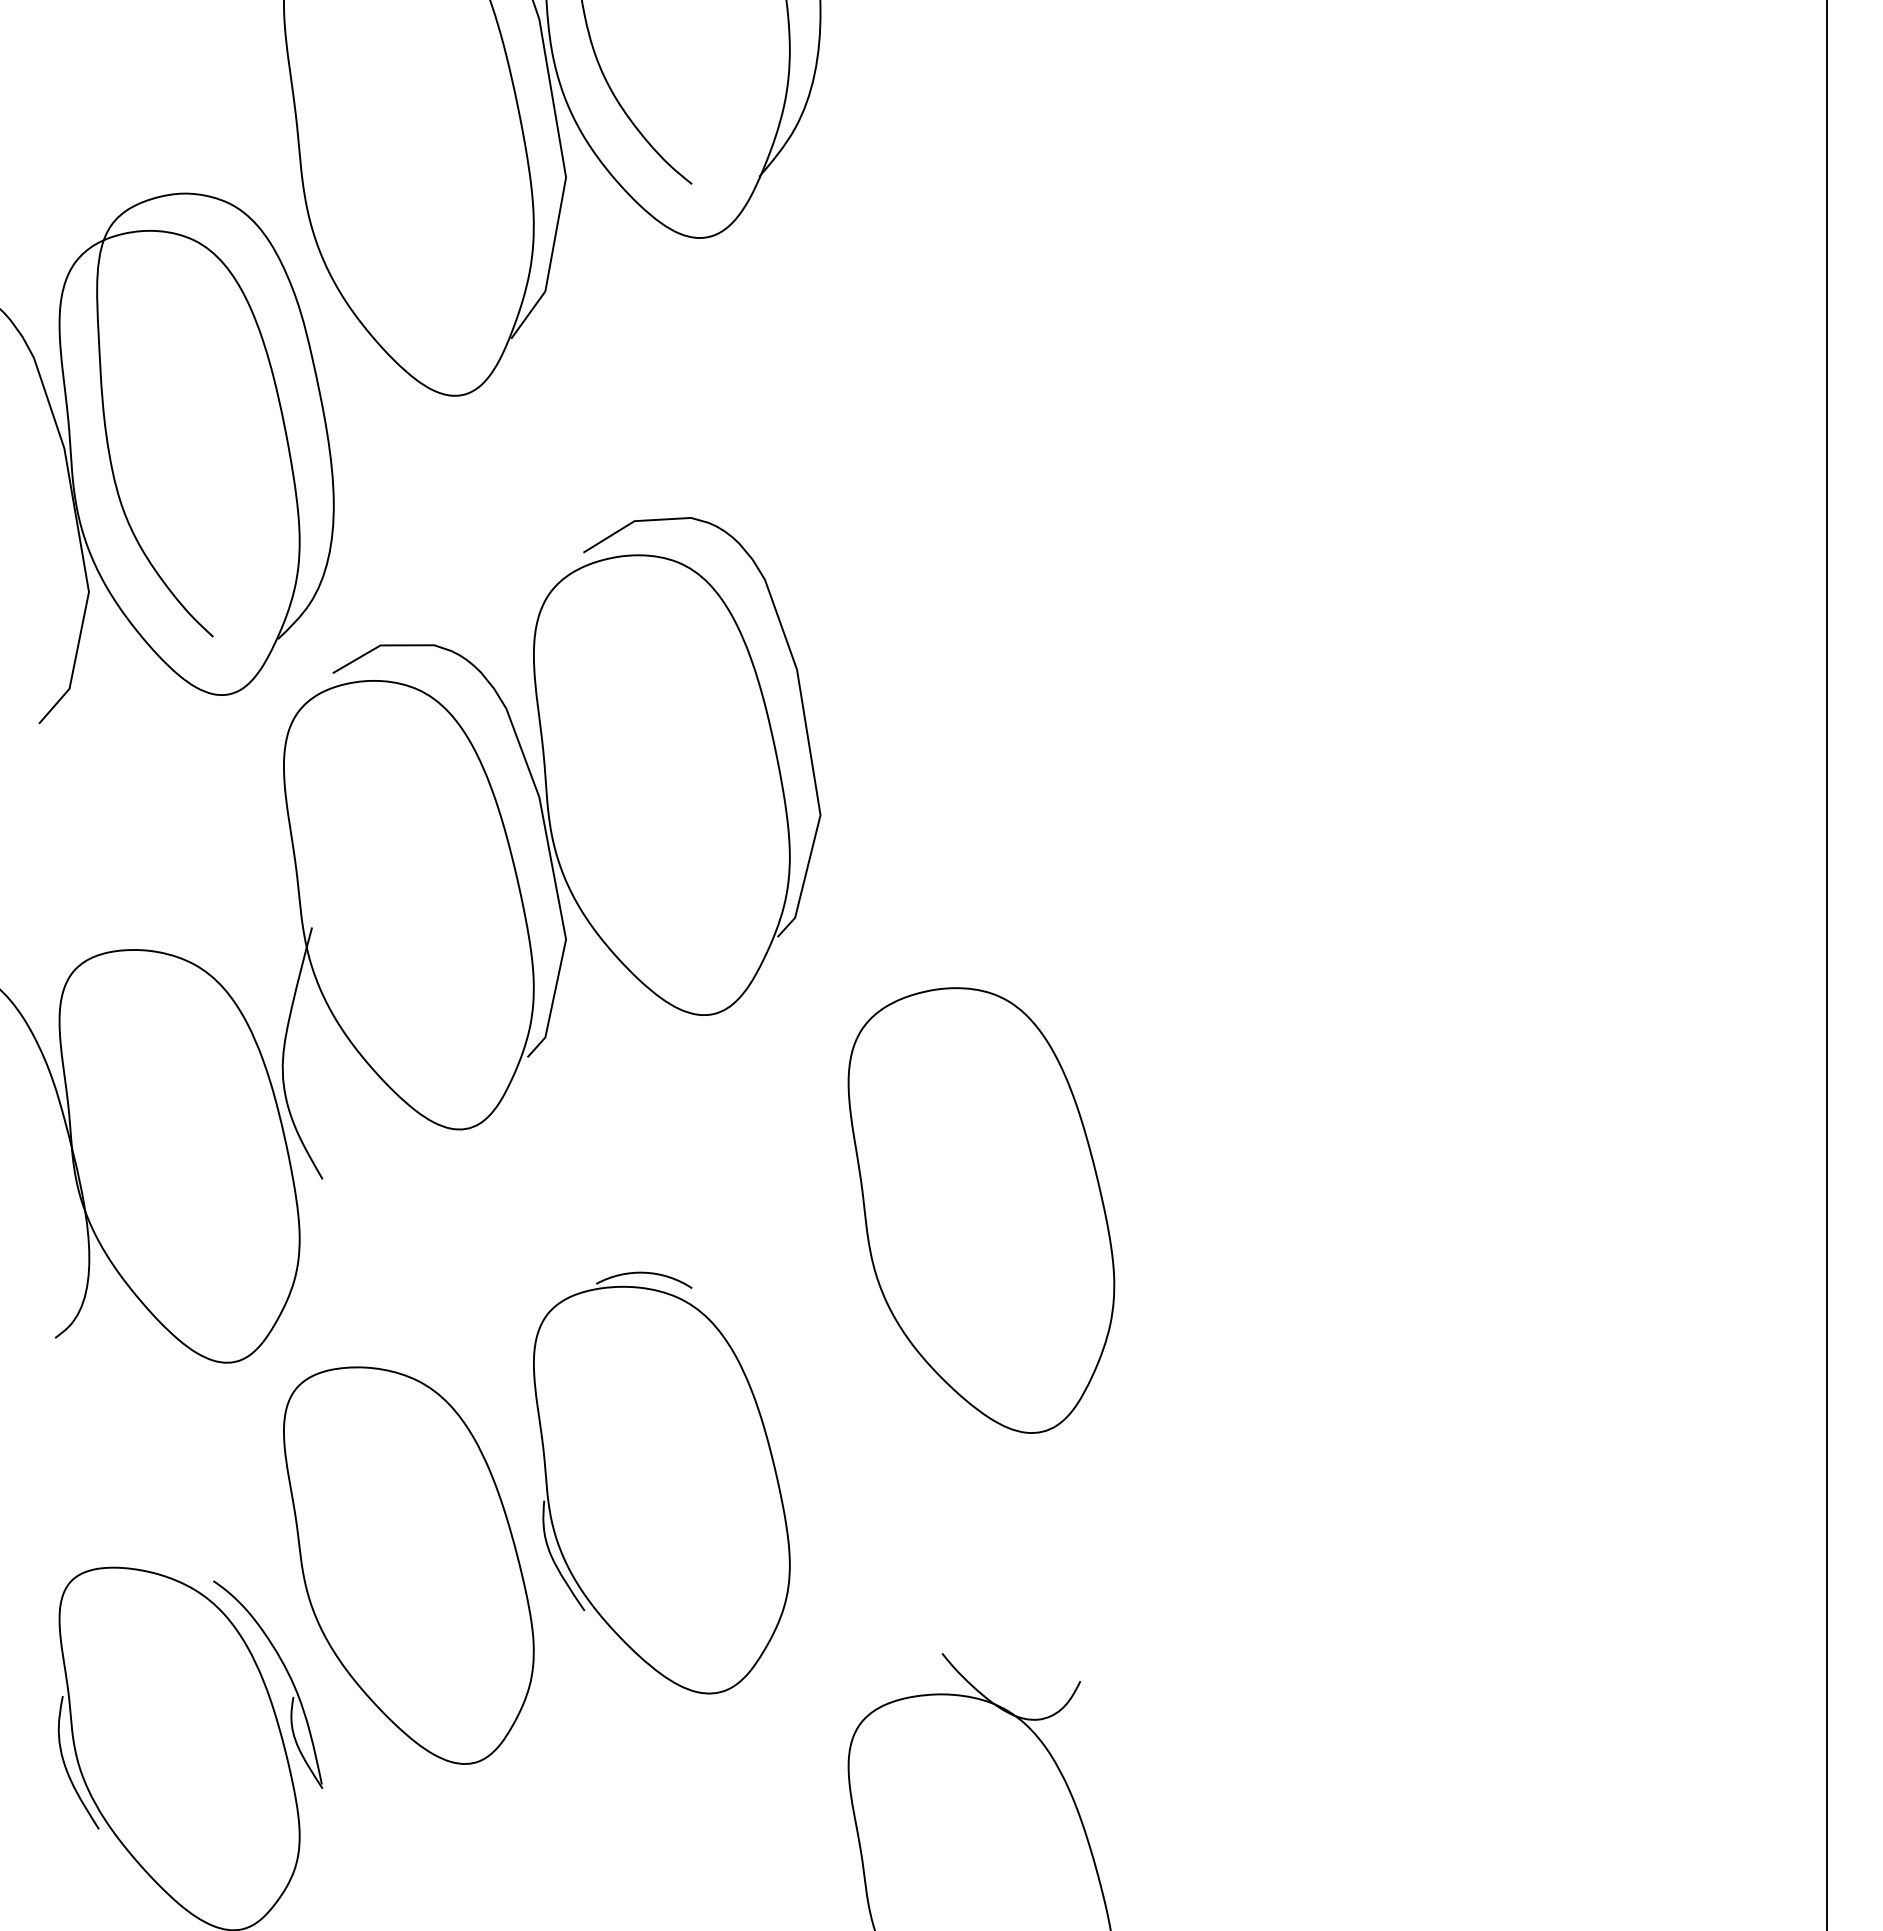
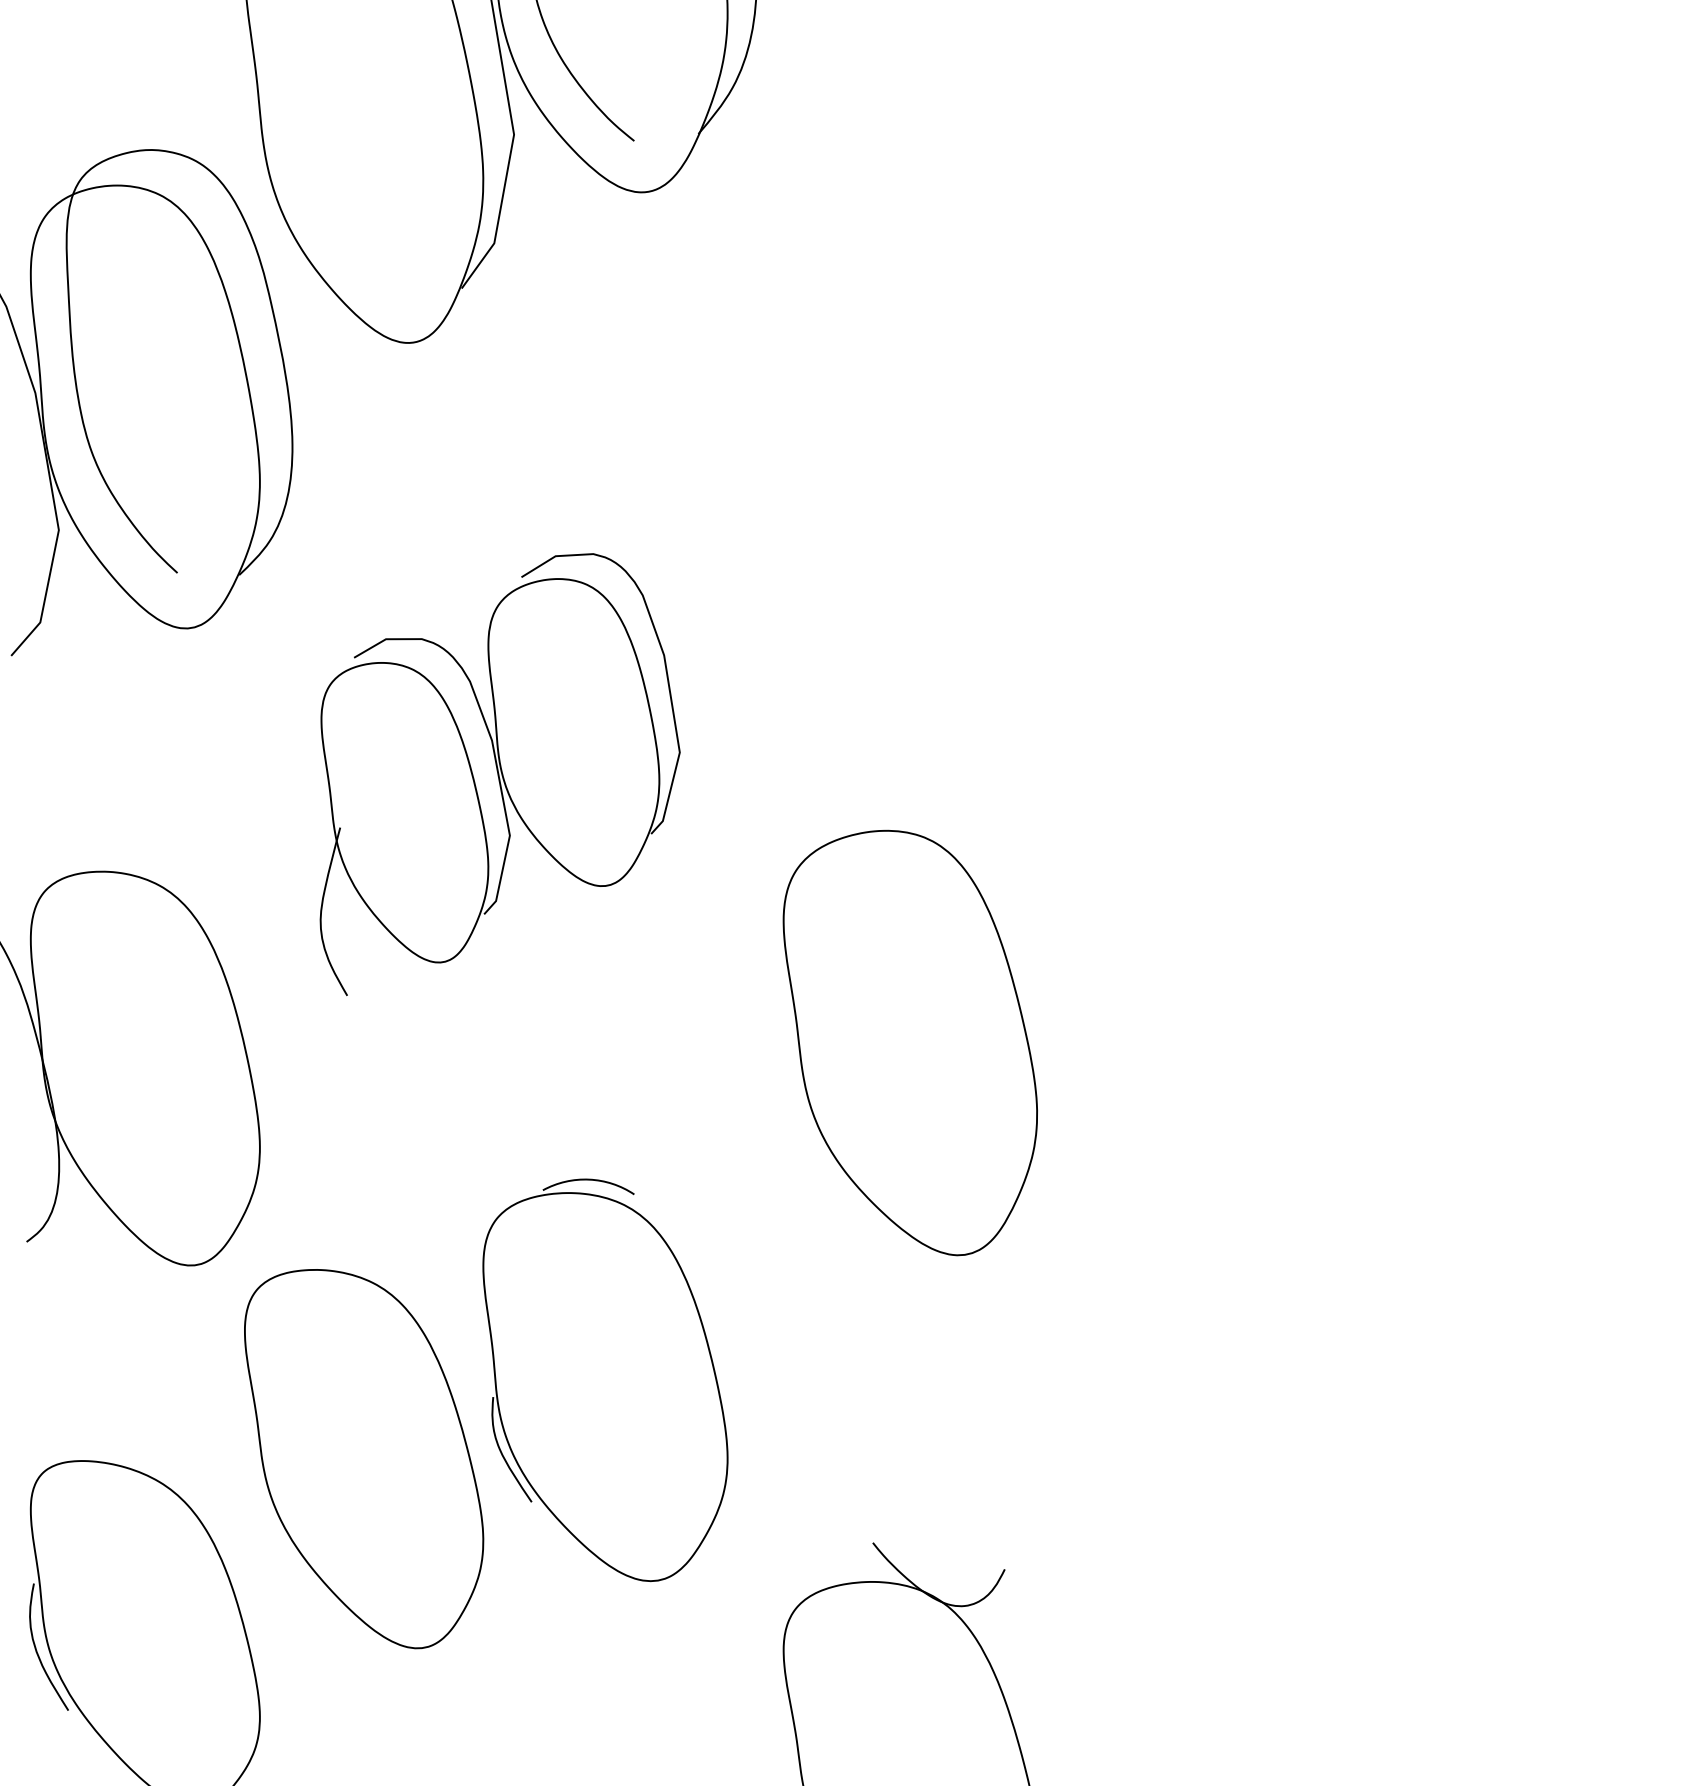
part: (551, 848) -> (500, 774), size x0.7
part: (981, 1210) -> (910, 1042), moved
part: (287, 1674) -> (248, 1562), removed

